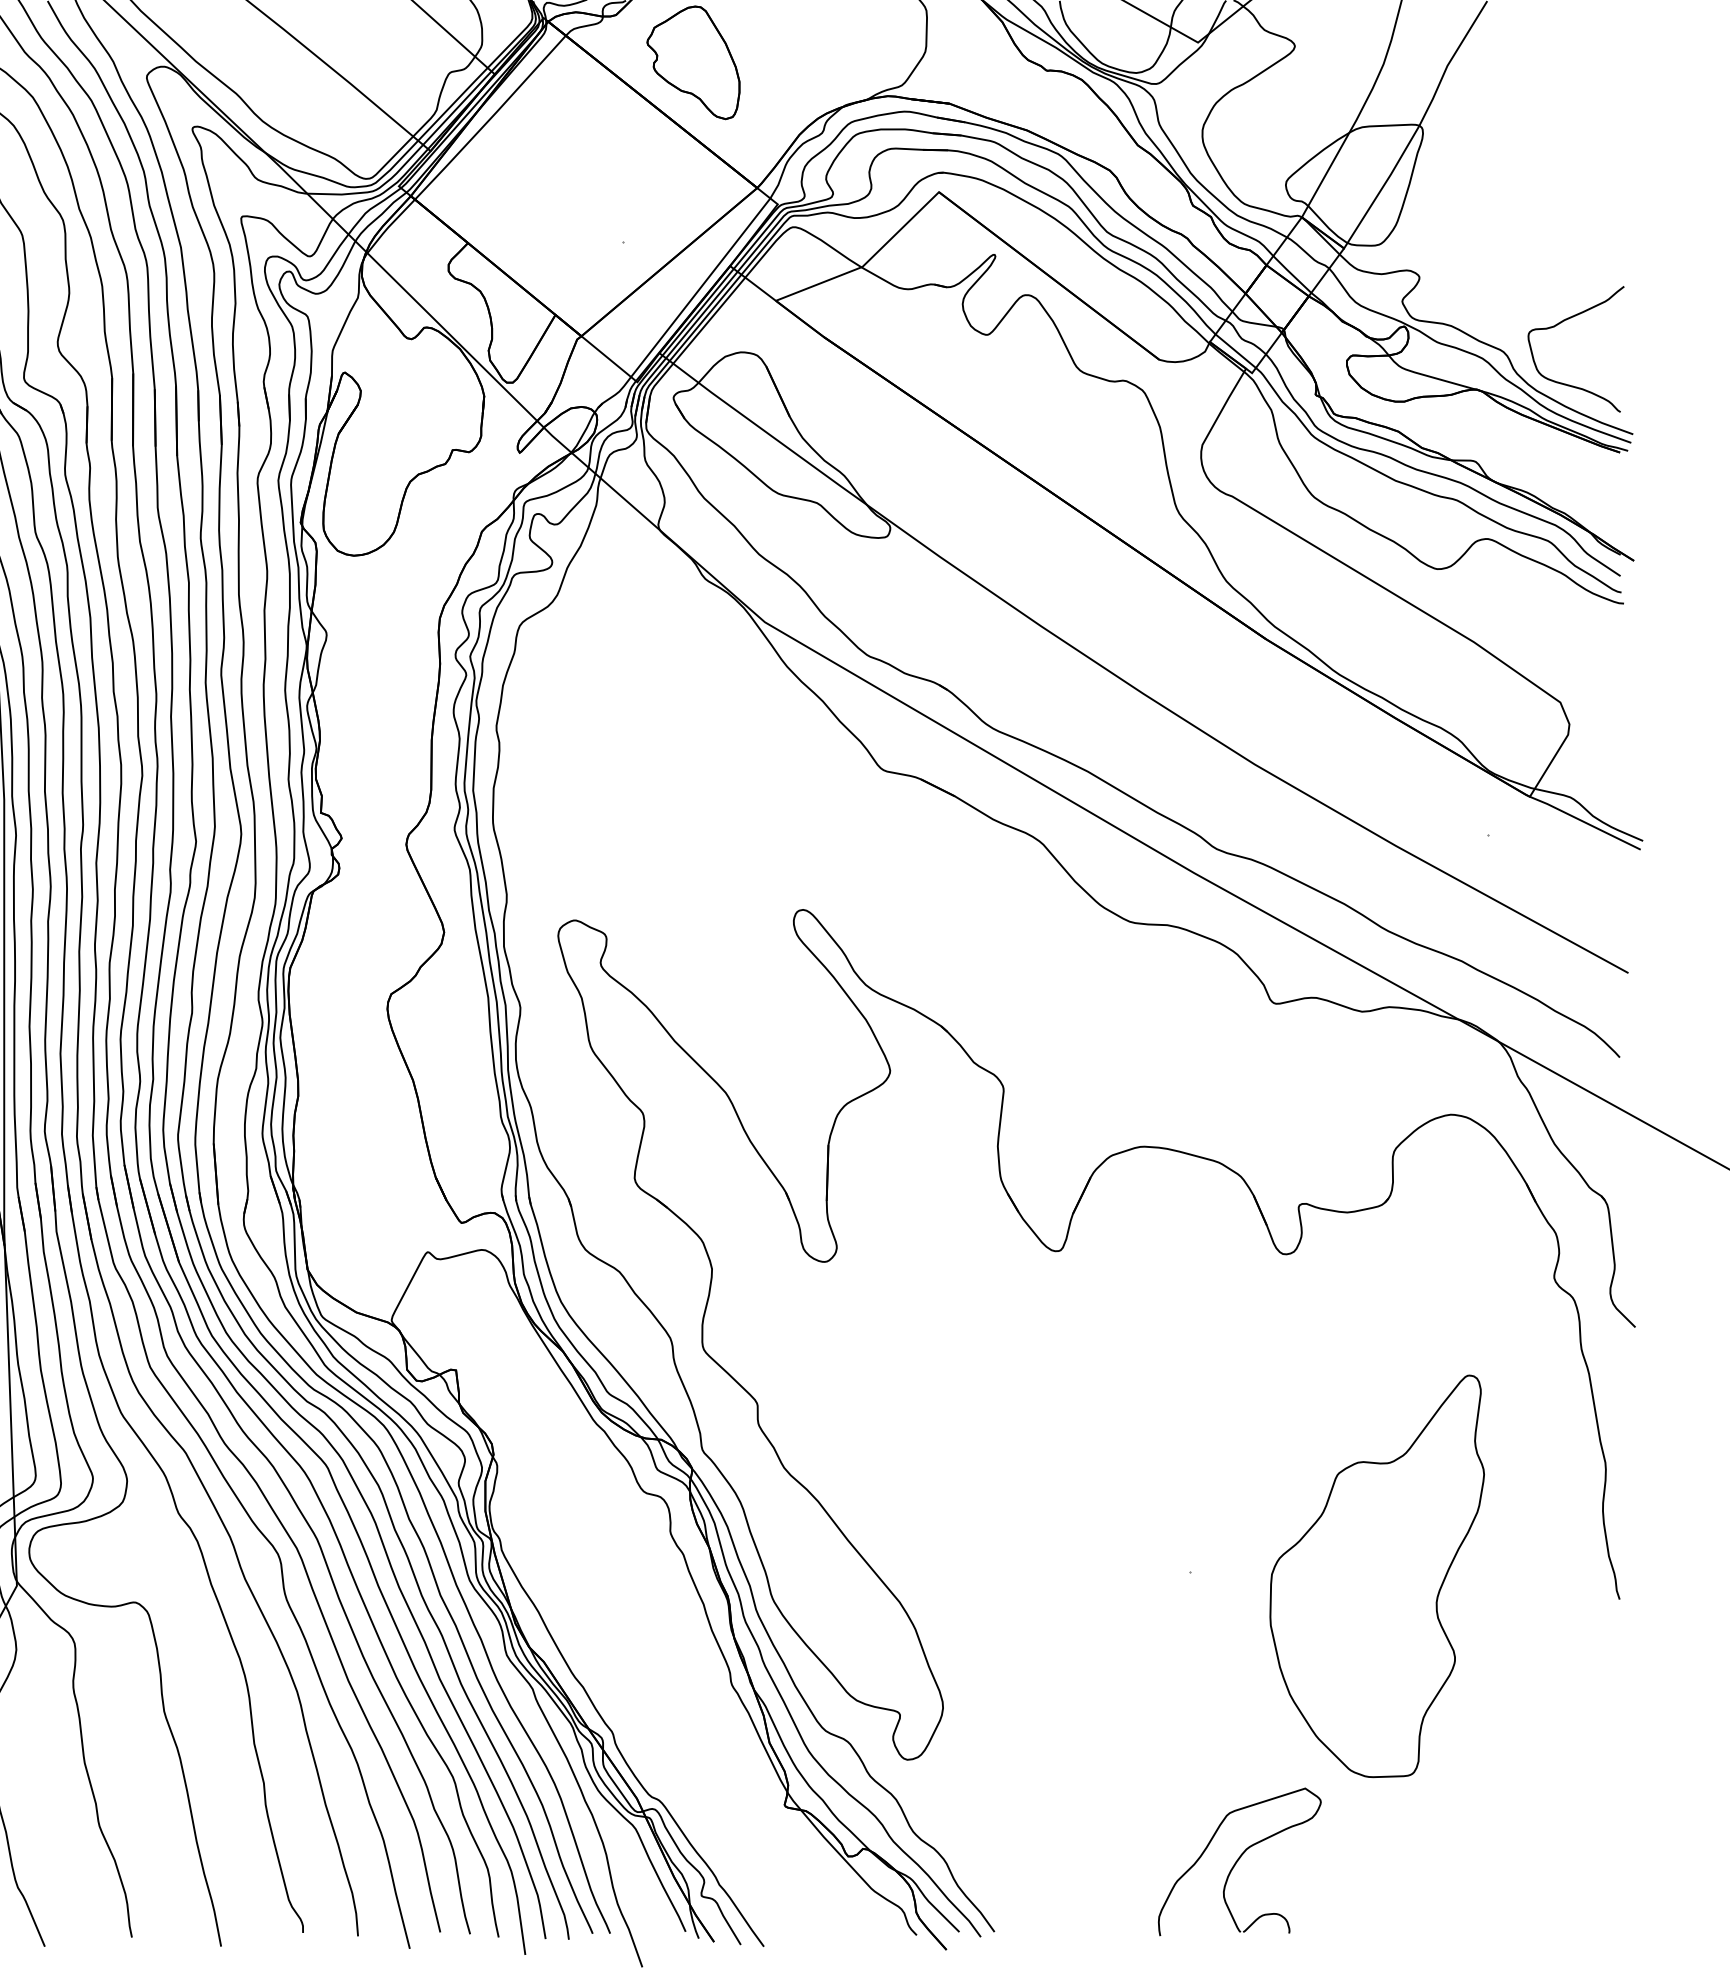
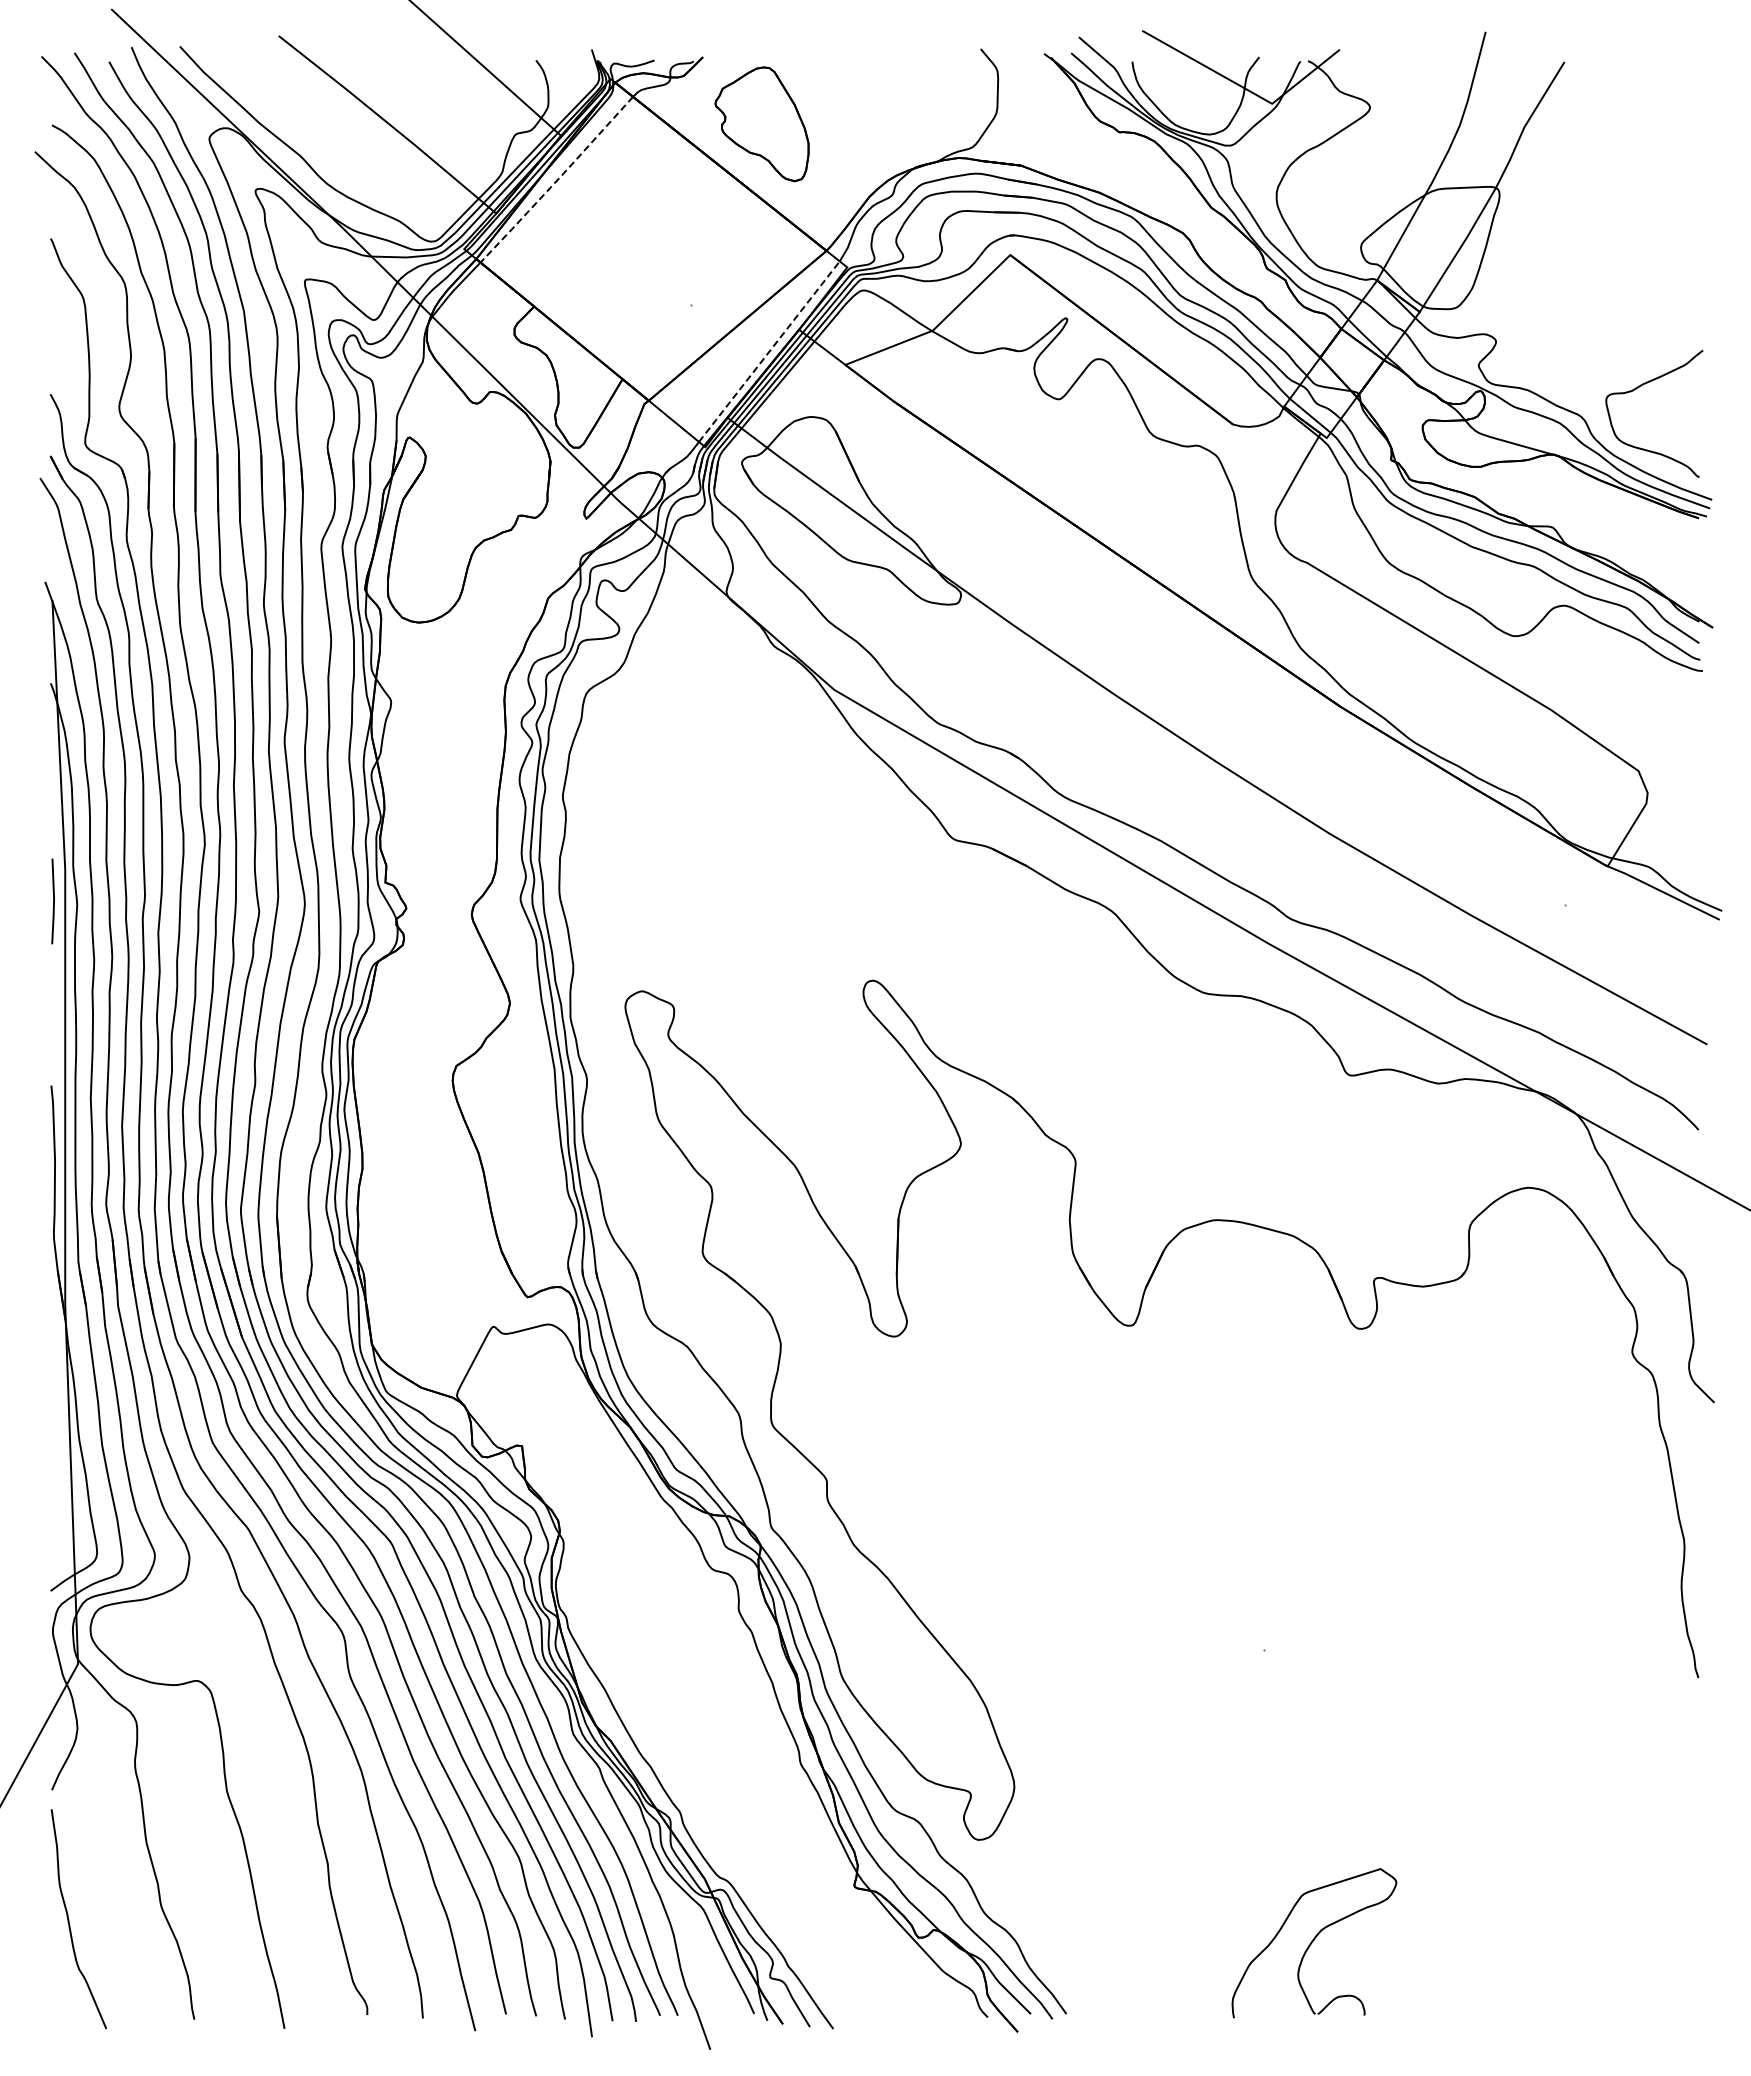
line: (490, 118) -> (556, 180), solid -> dashed
line: (700, 287) -> (769, 351), solid -> dashed
part: (1377, 1576) -> (1453, 1654), removed

